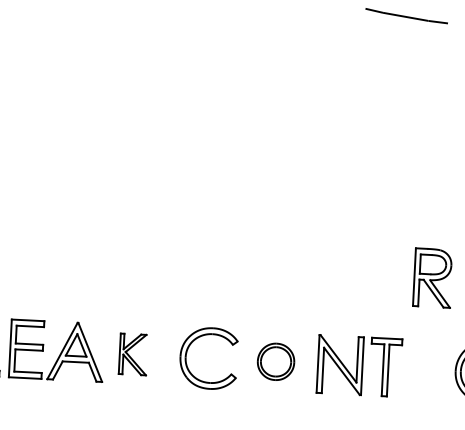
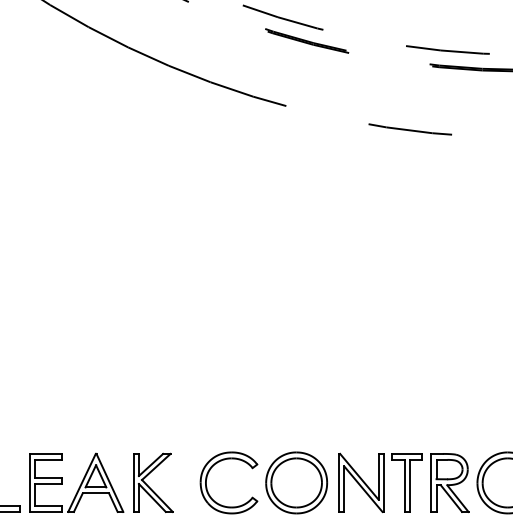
part: (432, 277) -> (449, 482), moved
part: (133, 354) -> (153, 482), size x1.43
part: (275, 361) -> (296, 482), size x1.67

